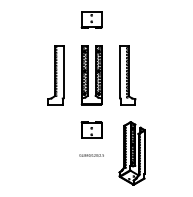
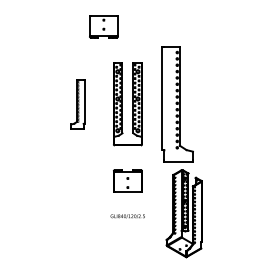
part: (91, 19) -> (103, 26), moved
part: (55, 74) -> (77, 103), size x0.6
part: (127, 74) -> (177, 103), size x1.4

